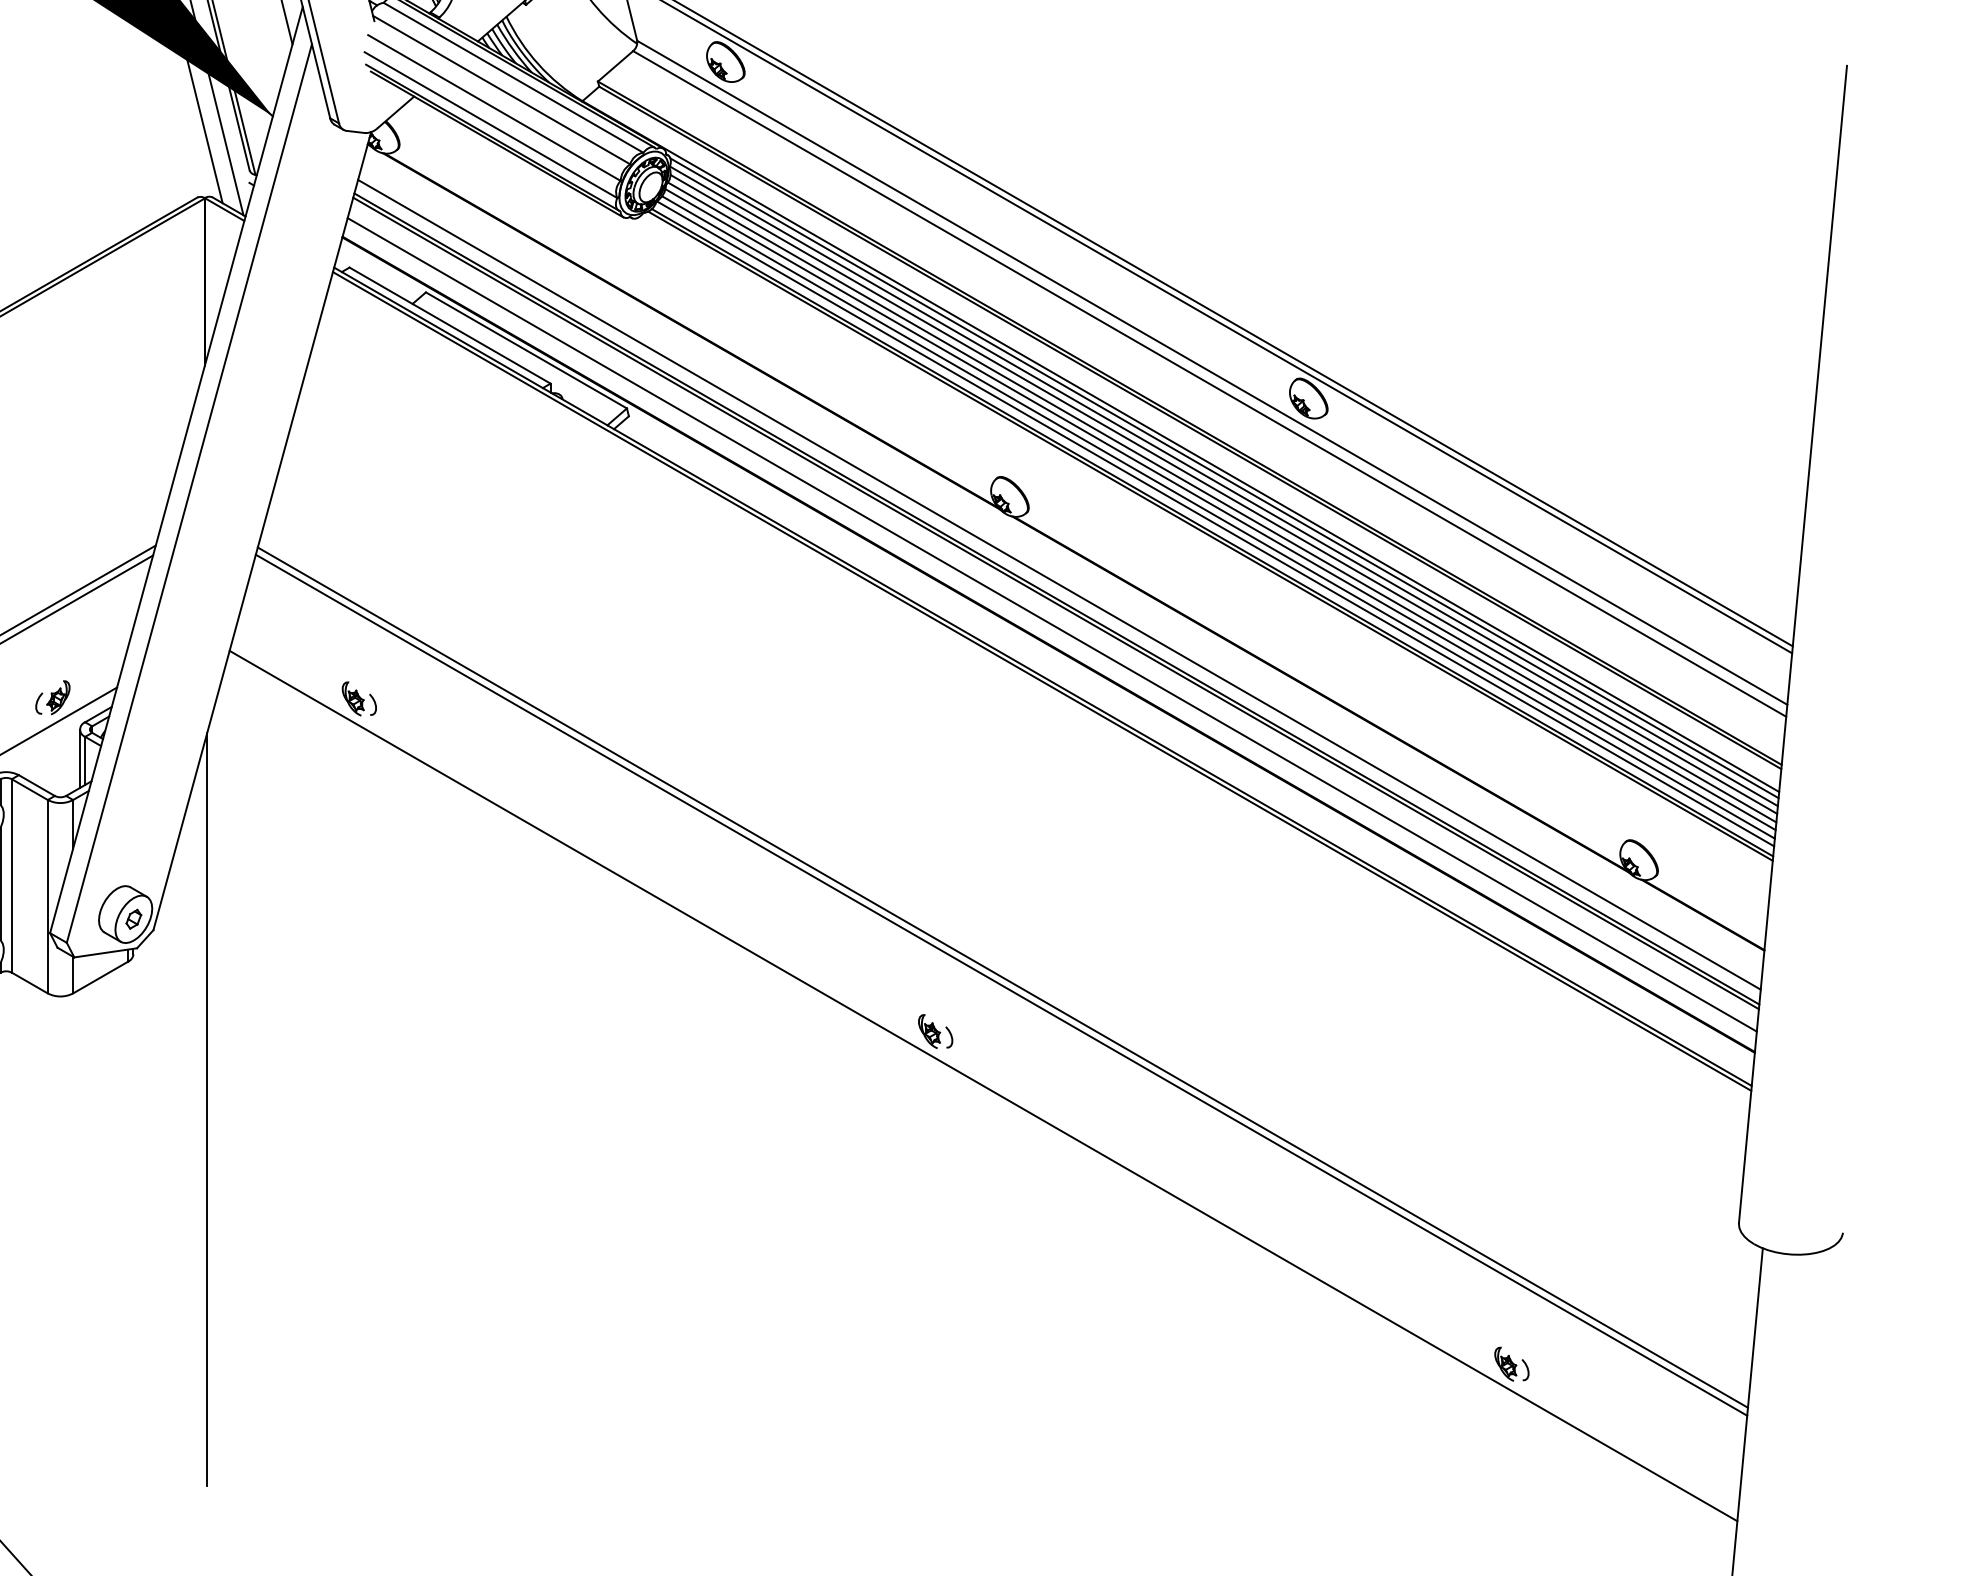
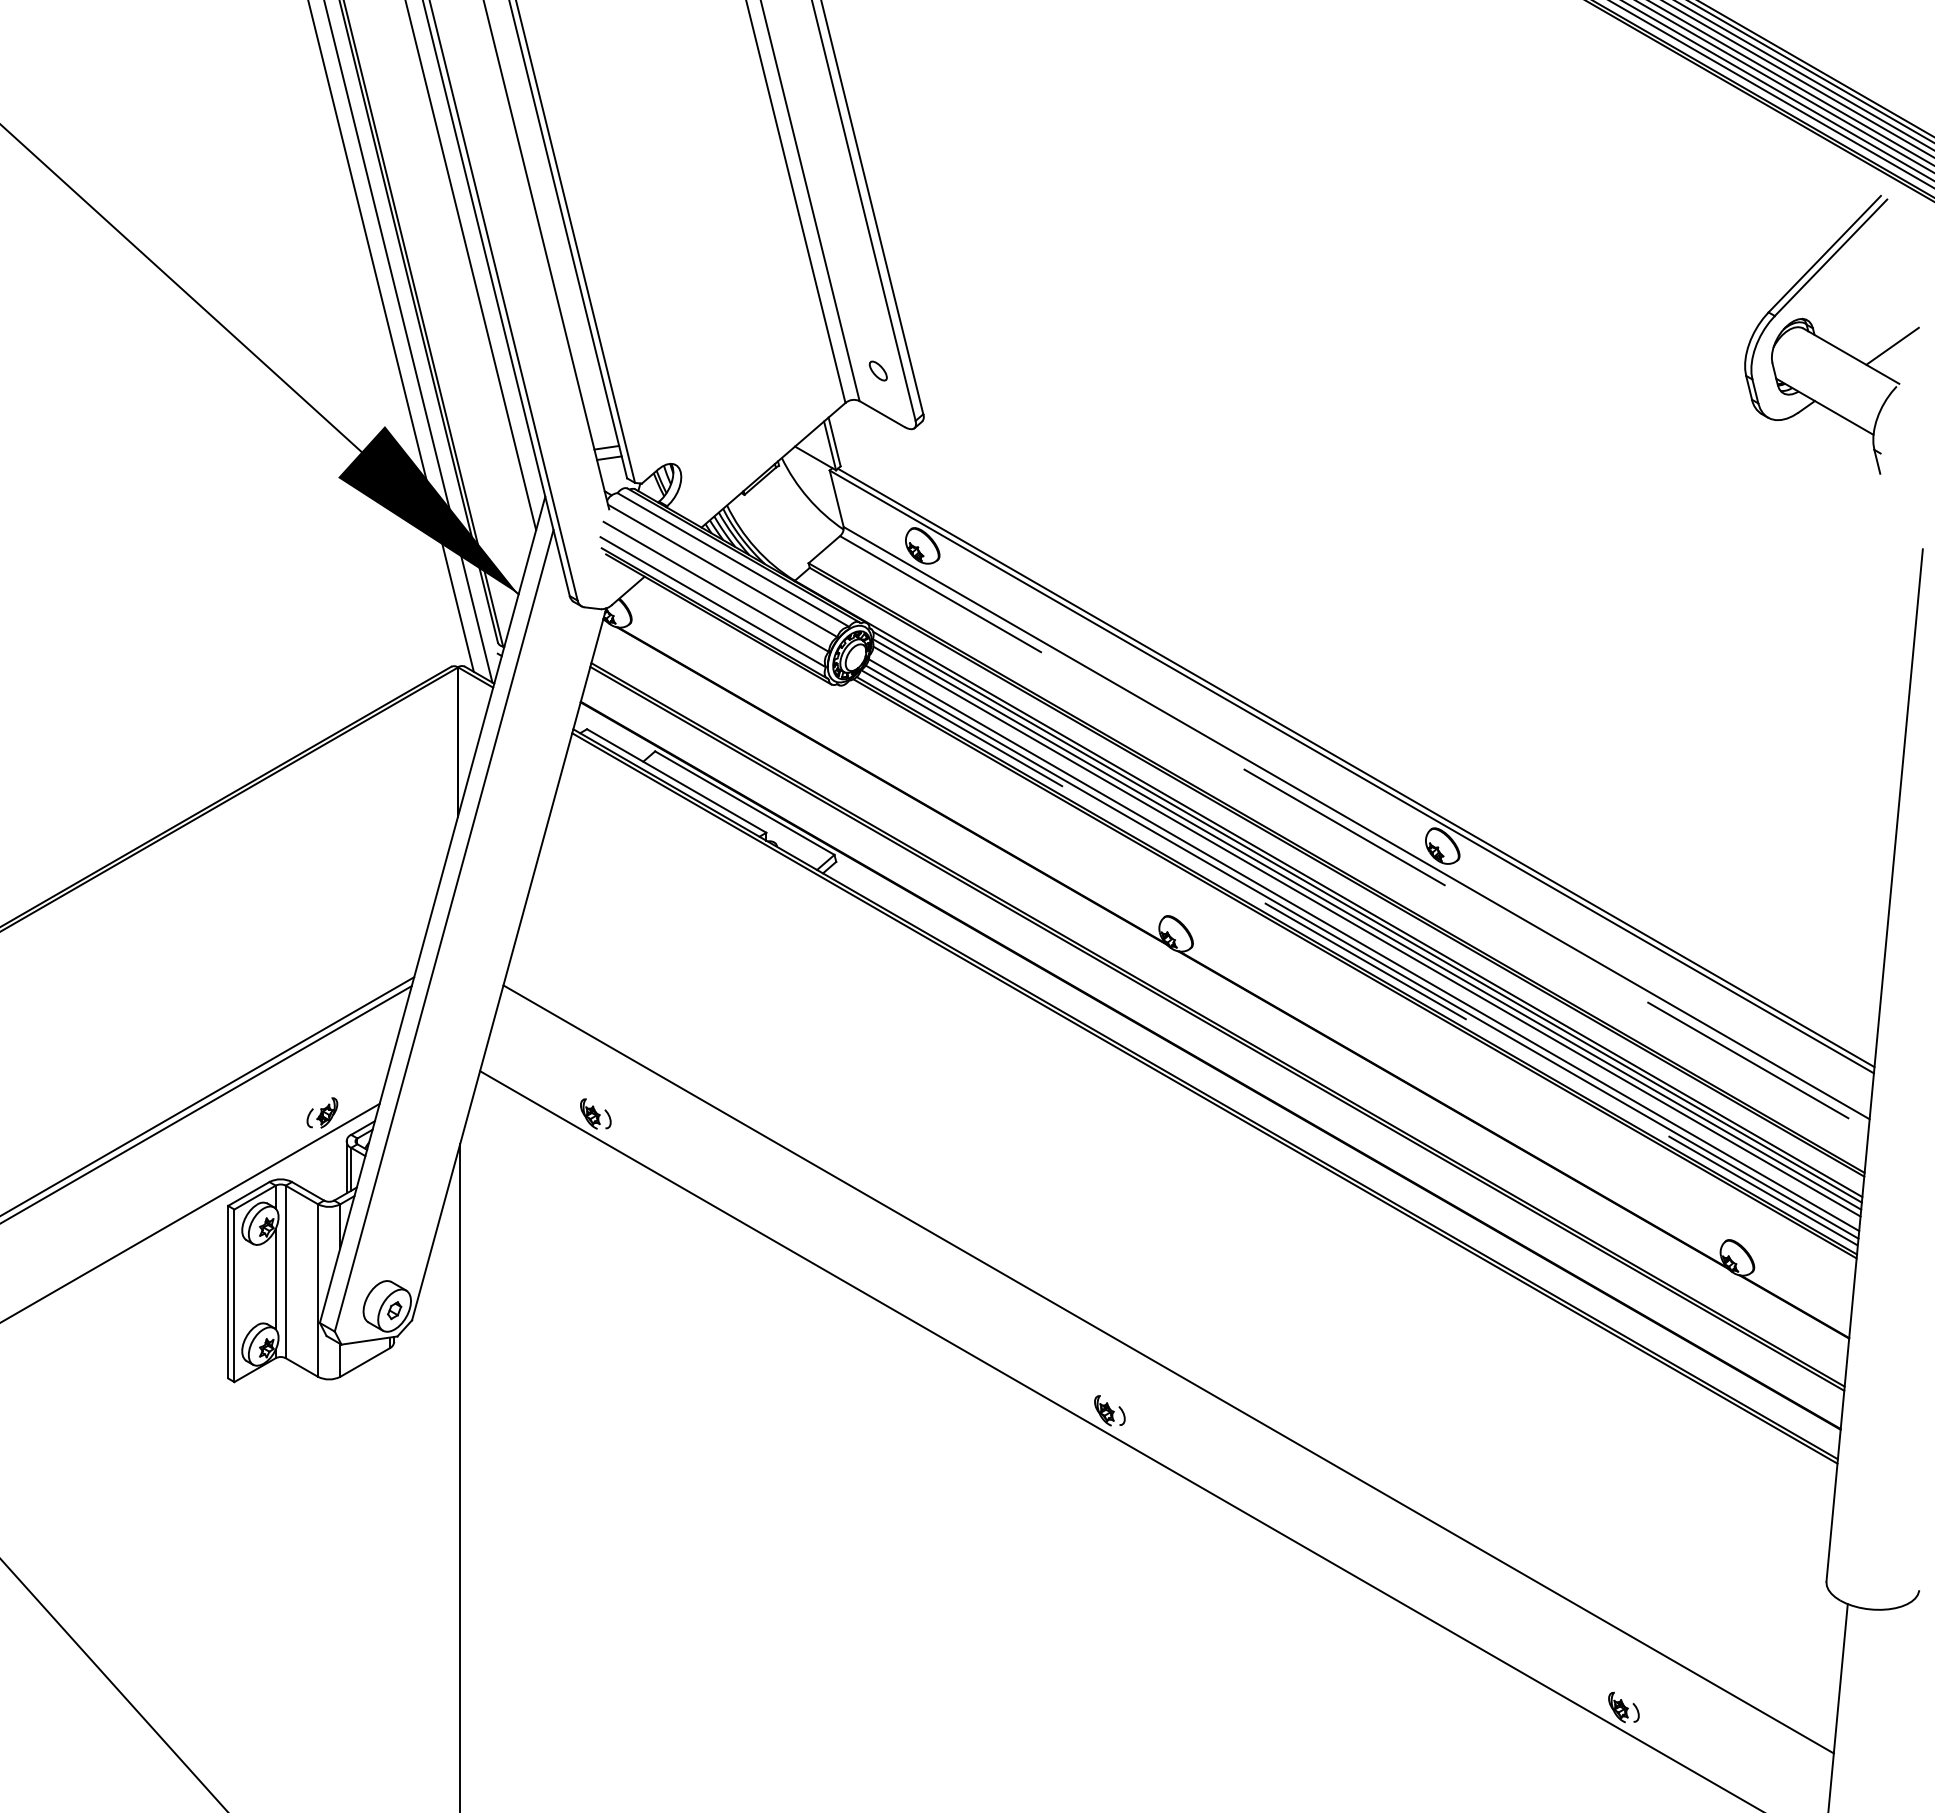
line: (1209, 384) -> (1354, 833), solid -> dashed
line: (1221, 502) -> (1364, 938), removed
line: (1215, 524) -> (1359, 958), solid -> dashed
line: (1058, 585) -> (1219, 1012), removed
line: (1051, 624) -> (1213, 1047), removed
line: (1002, 977) -> (1169, 1362), removed

